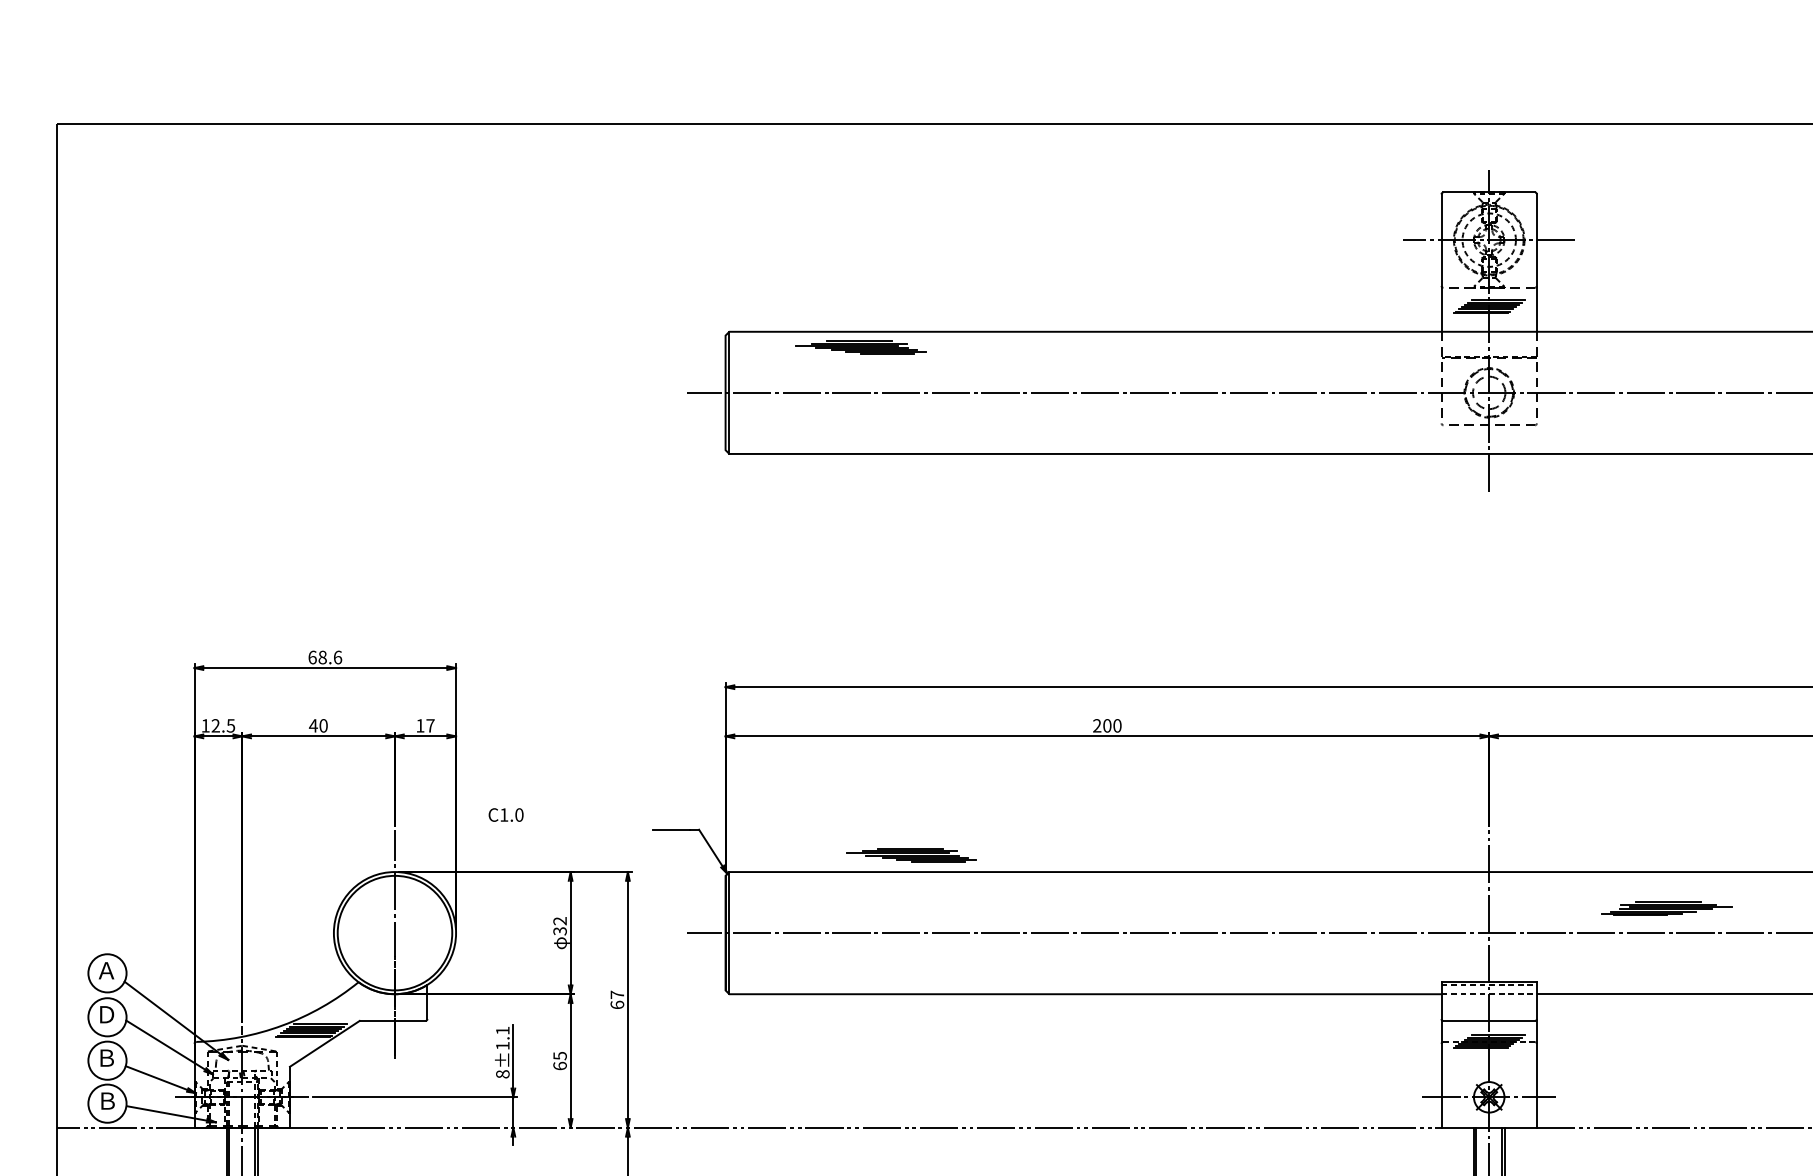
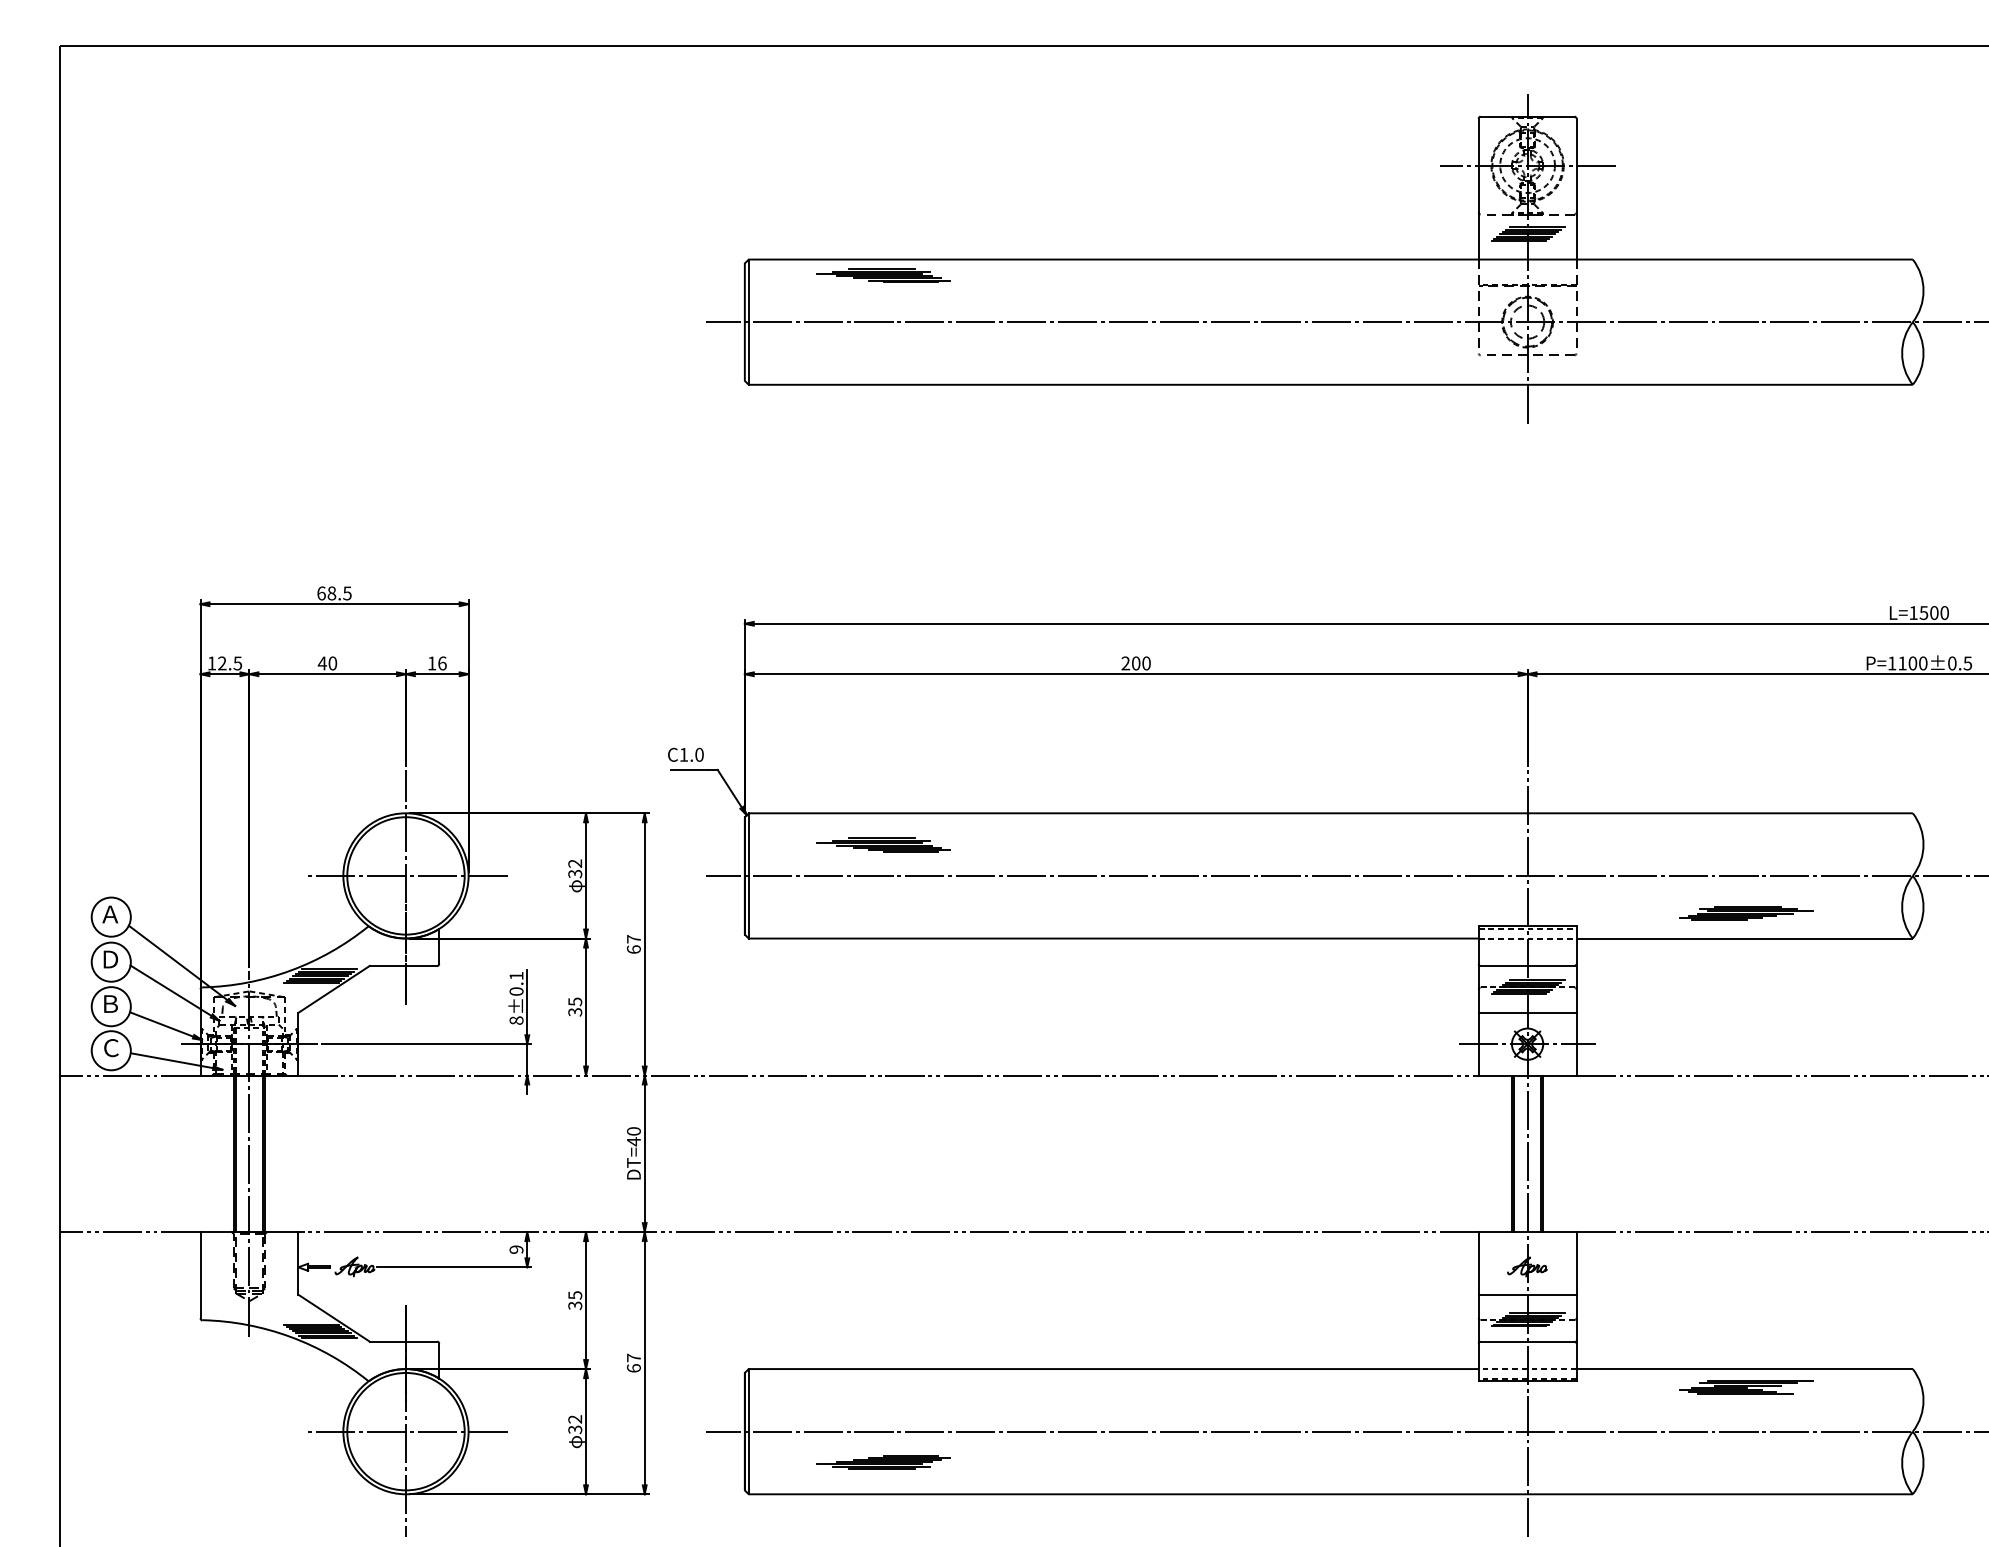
text: (337, 657) -> (347, 593), 68.6 -> 68.5
text: (430, 725) -> (442, 663), 17 -> 16
text: (505, 814) -> (685, 754), moved
part: (911, 854) -> (883, 844), moved
part: (1666, 909) -> (1746, 913), moved
line: (394, 932) -> (405, 875), added
text: (502, 1045) -> (516, 991), 8±1.1 -> 8±0.1
text: (560, 1065) -> (575, 1011), 65 -> 35
line: (1489, 1066) -> (1527, 1012), added
text: (107, 1101) -> (111, 1048), Ｂ -> Ｃ

